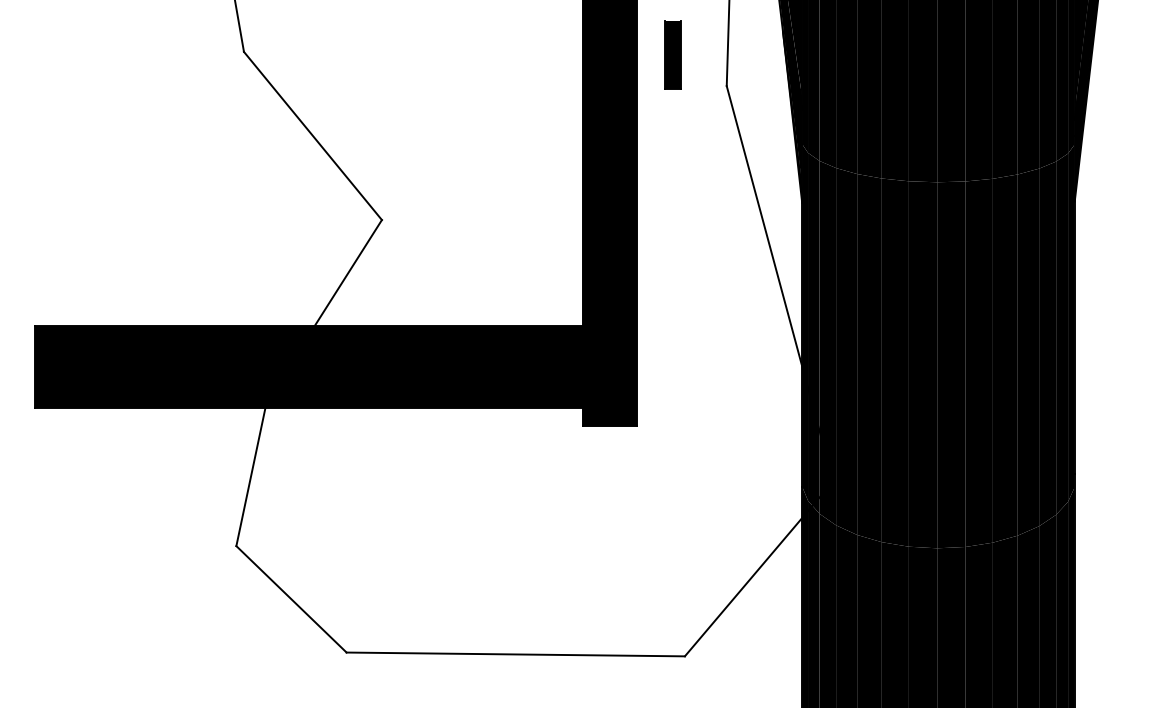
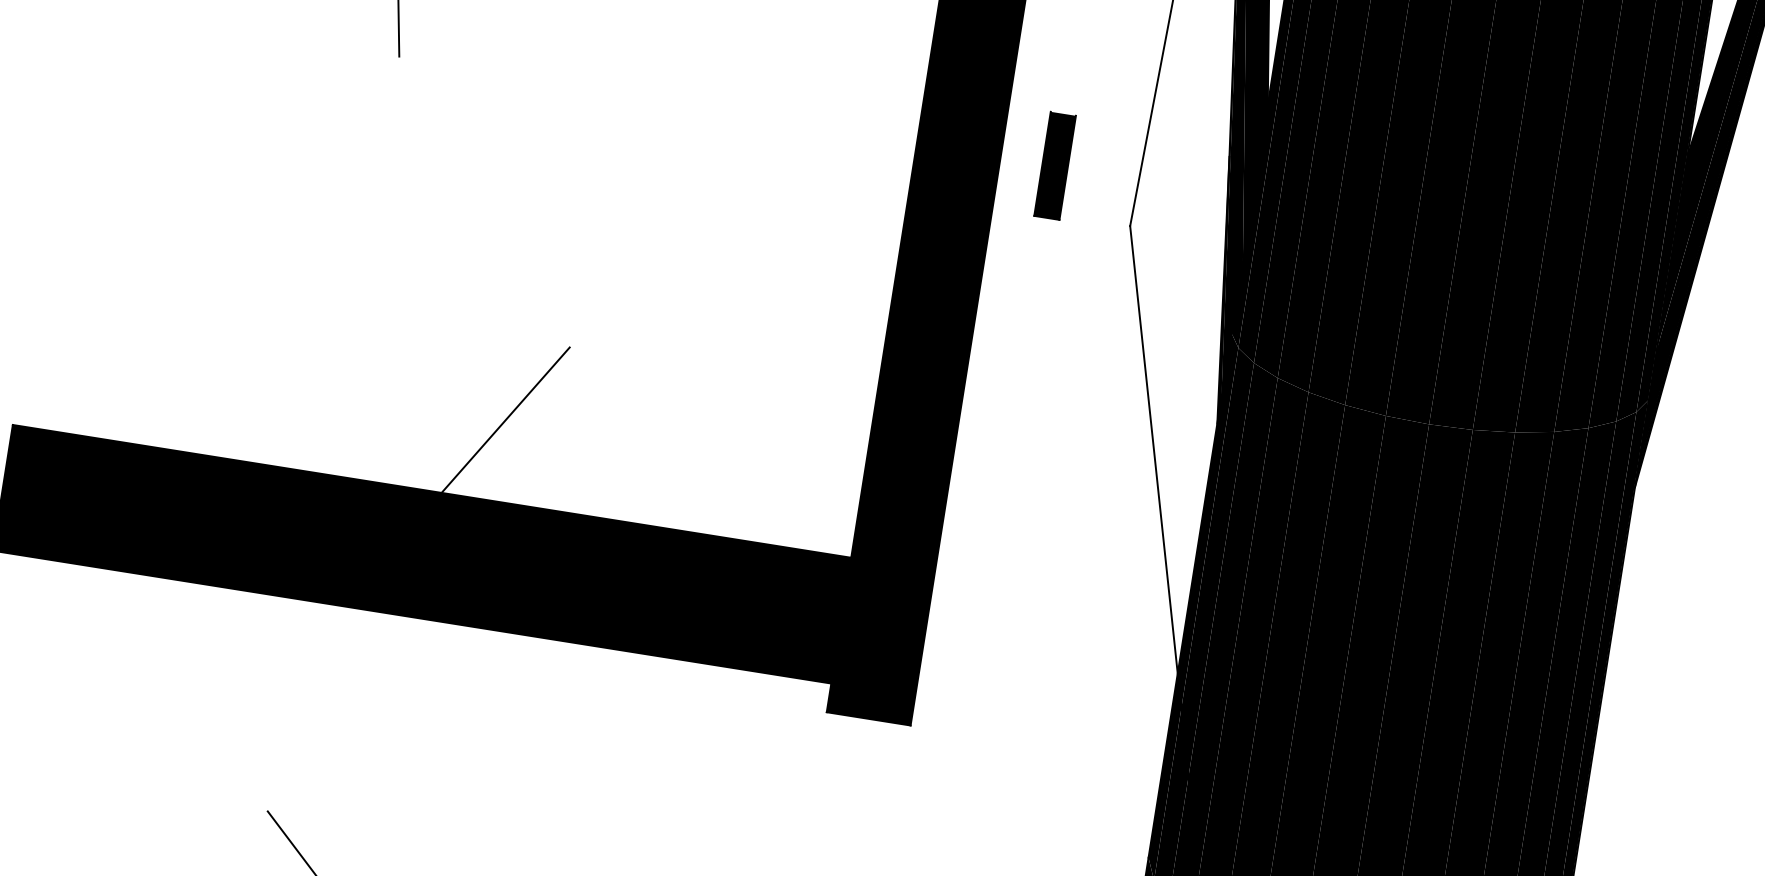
line: (312, 135) -> (483, 201), removed
line: (251, 473) -> (308, 703), removed

